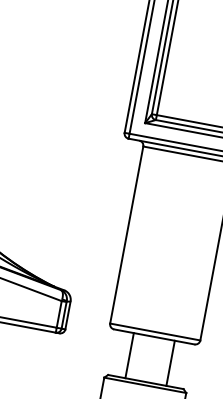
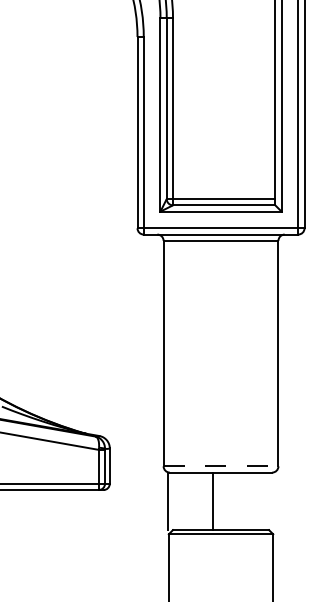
line: (155, 332) -> (221, 466), solid -> dashed
line: (129, 355) -> (167, 501), moved
line: (170, 363) -> (213, 501), moved

